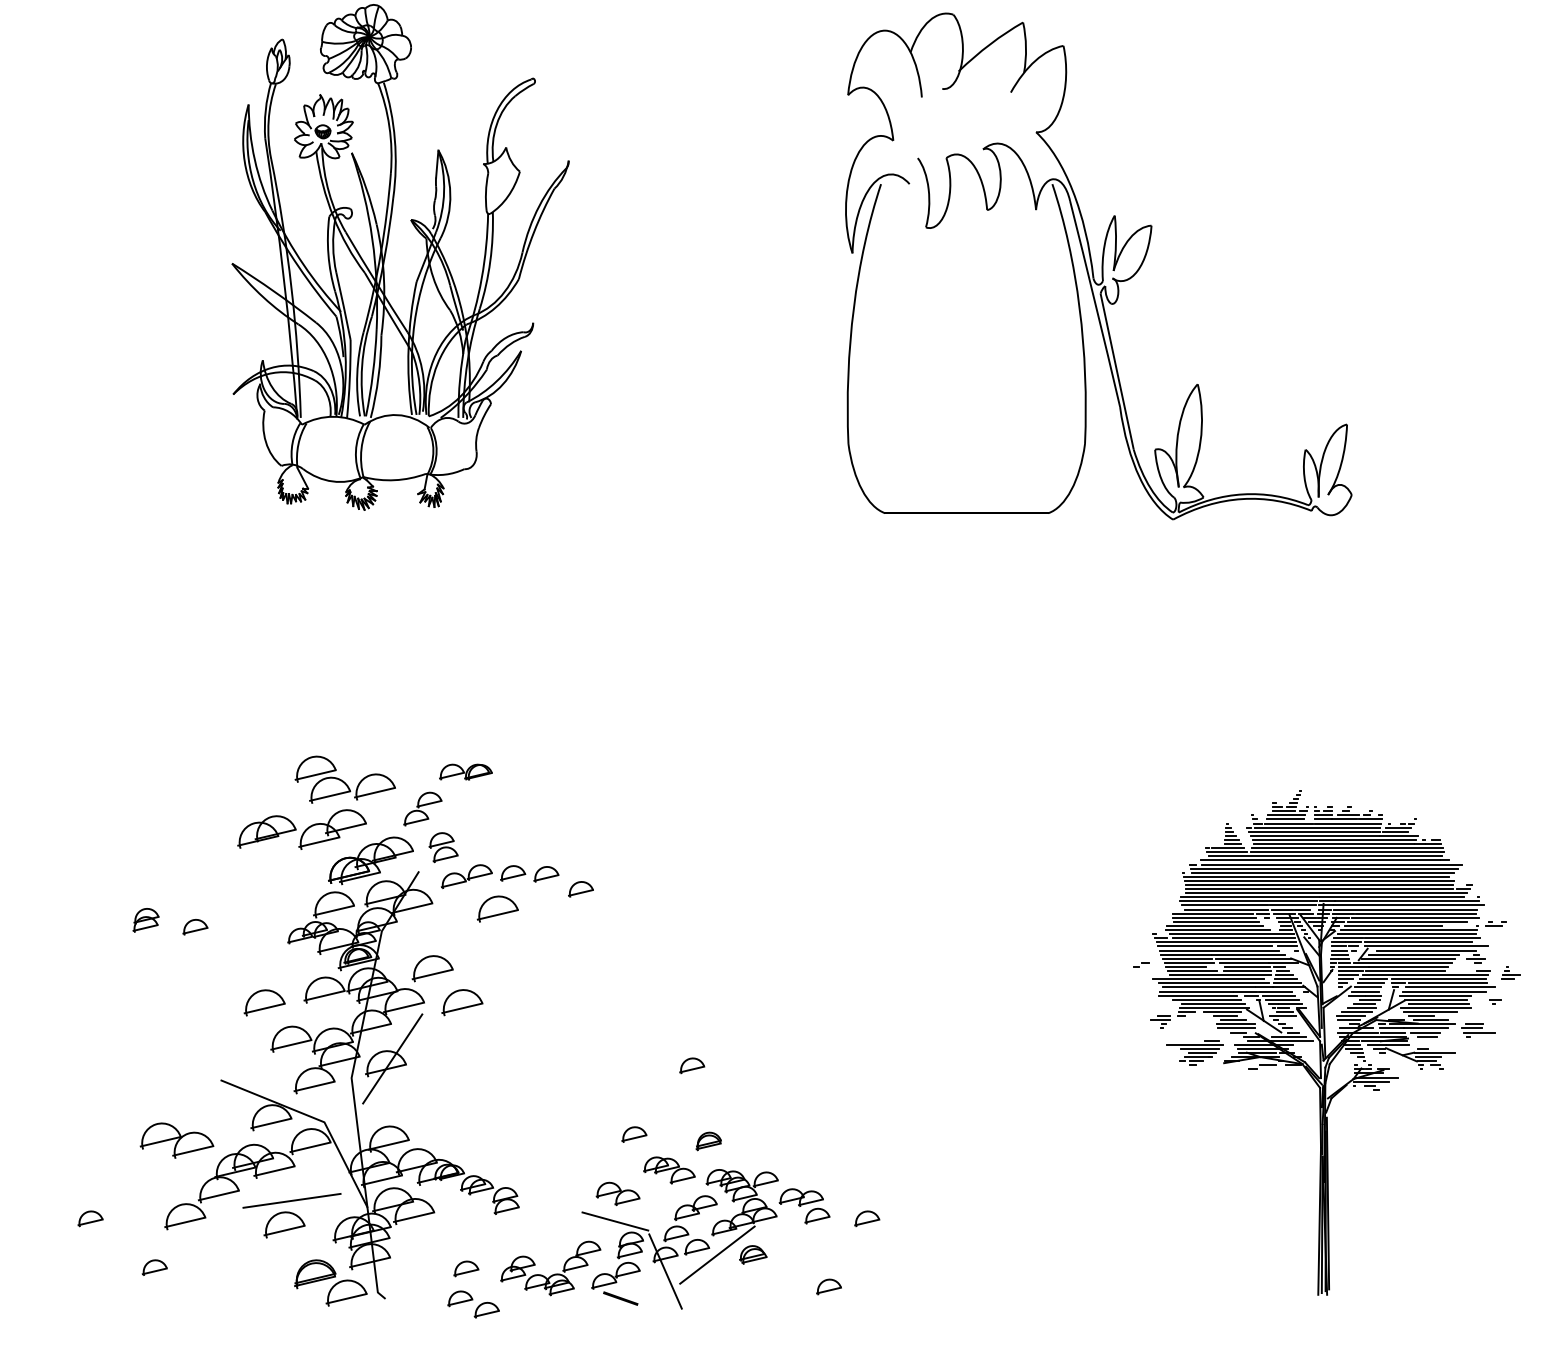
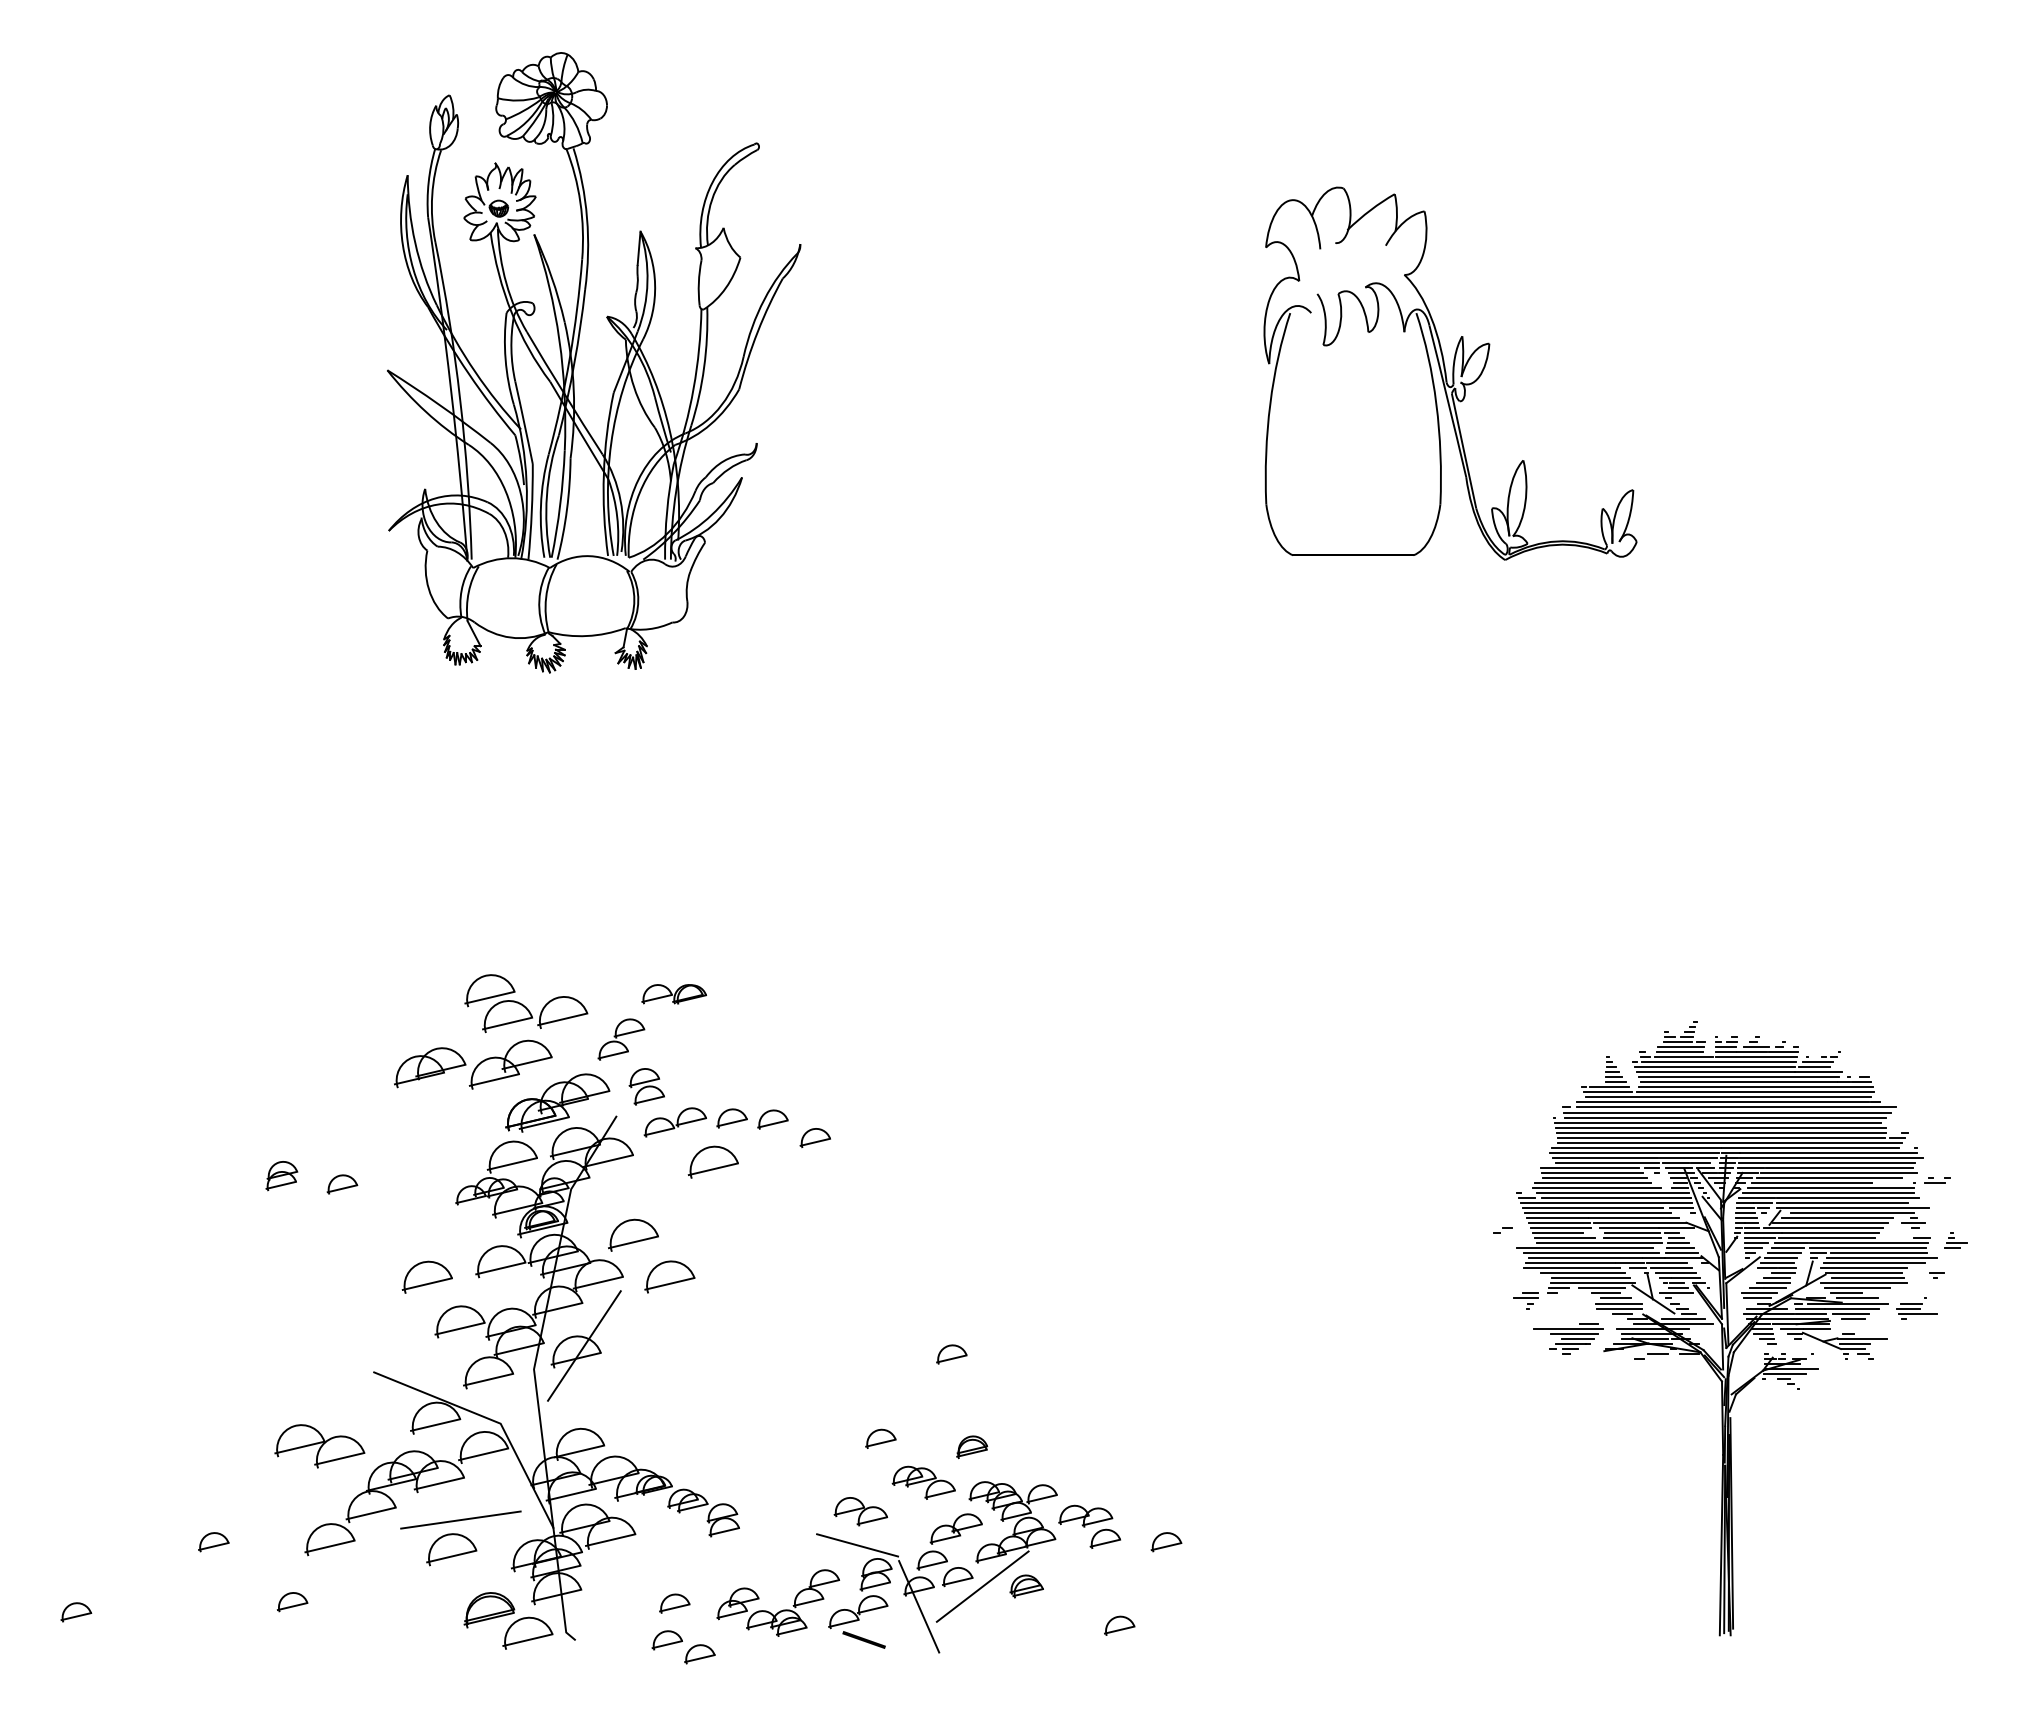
part: (1098, 266) -> (1450, 373), size x0.6

